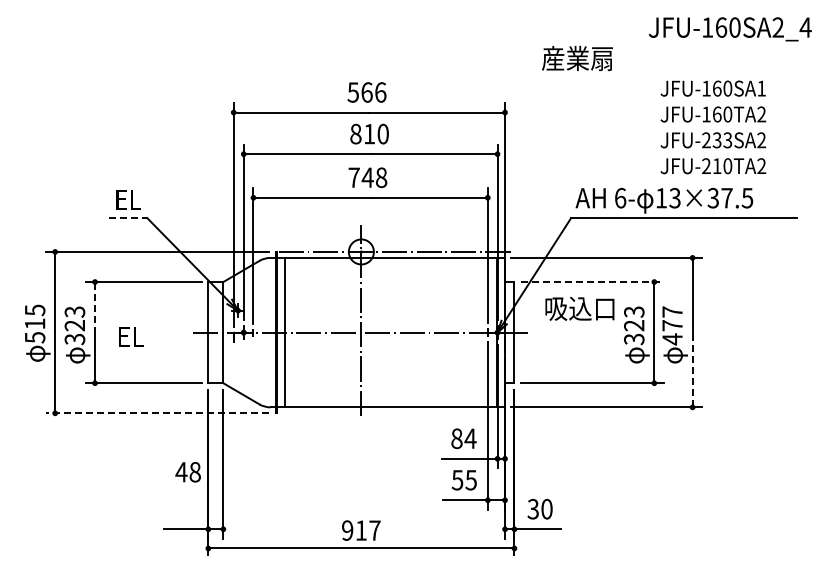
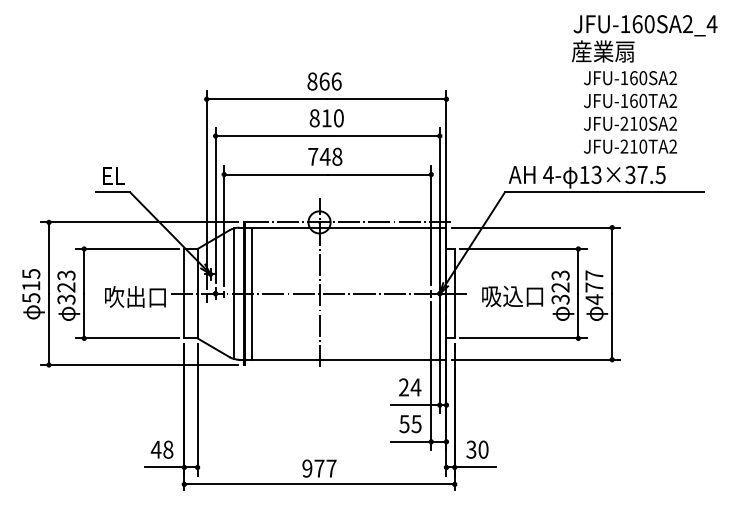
text: (577, 58) -> (603, 51), moved
text: (761, 88) -> (673, 78), JFU-160SA1 -> JFU-160SA2
text: (353, 92) -> (312, 81), 566 -> 866
text: (722, 140) -> (638, 123), JFU-233SA2 -> JFU-210SA2
text: (620, 197) -> (548, 174), 6- -> 4-
line: (128, 218) -> (113, 192), dashed -> solid
line: (592, 282) -> (523, 249), dashed -> solid
line: (95, 307) -> (84, 271), dashed -> solid
text: (579, 308) -> (512, 296), moved
line: (264, 332) -> (233, 293), added
text: (152, 336) -> (134, 297), EL -> 吹出口
line: (692, 369) -> (612, 326), dashed -> solid
line: (157, 413) -> (139, 365), dashed -> solid
text: (456, 438) -> (403, 387), 84 -> 24
text: (187, 472) -> (161, 449), moved
text: (360, 530) -> (318, 468), 917 -> 977

